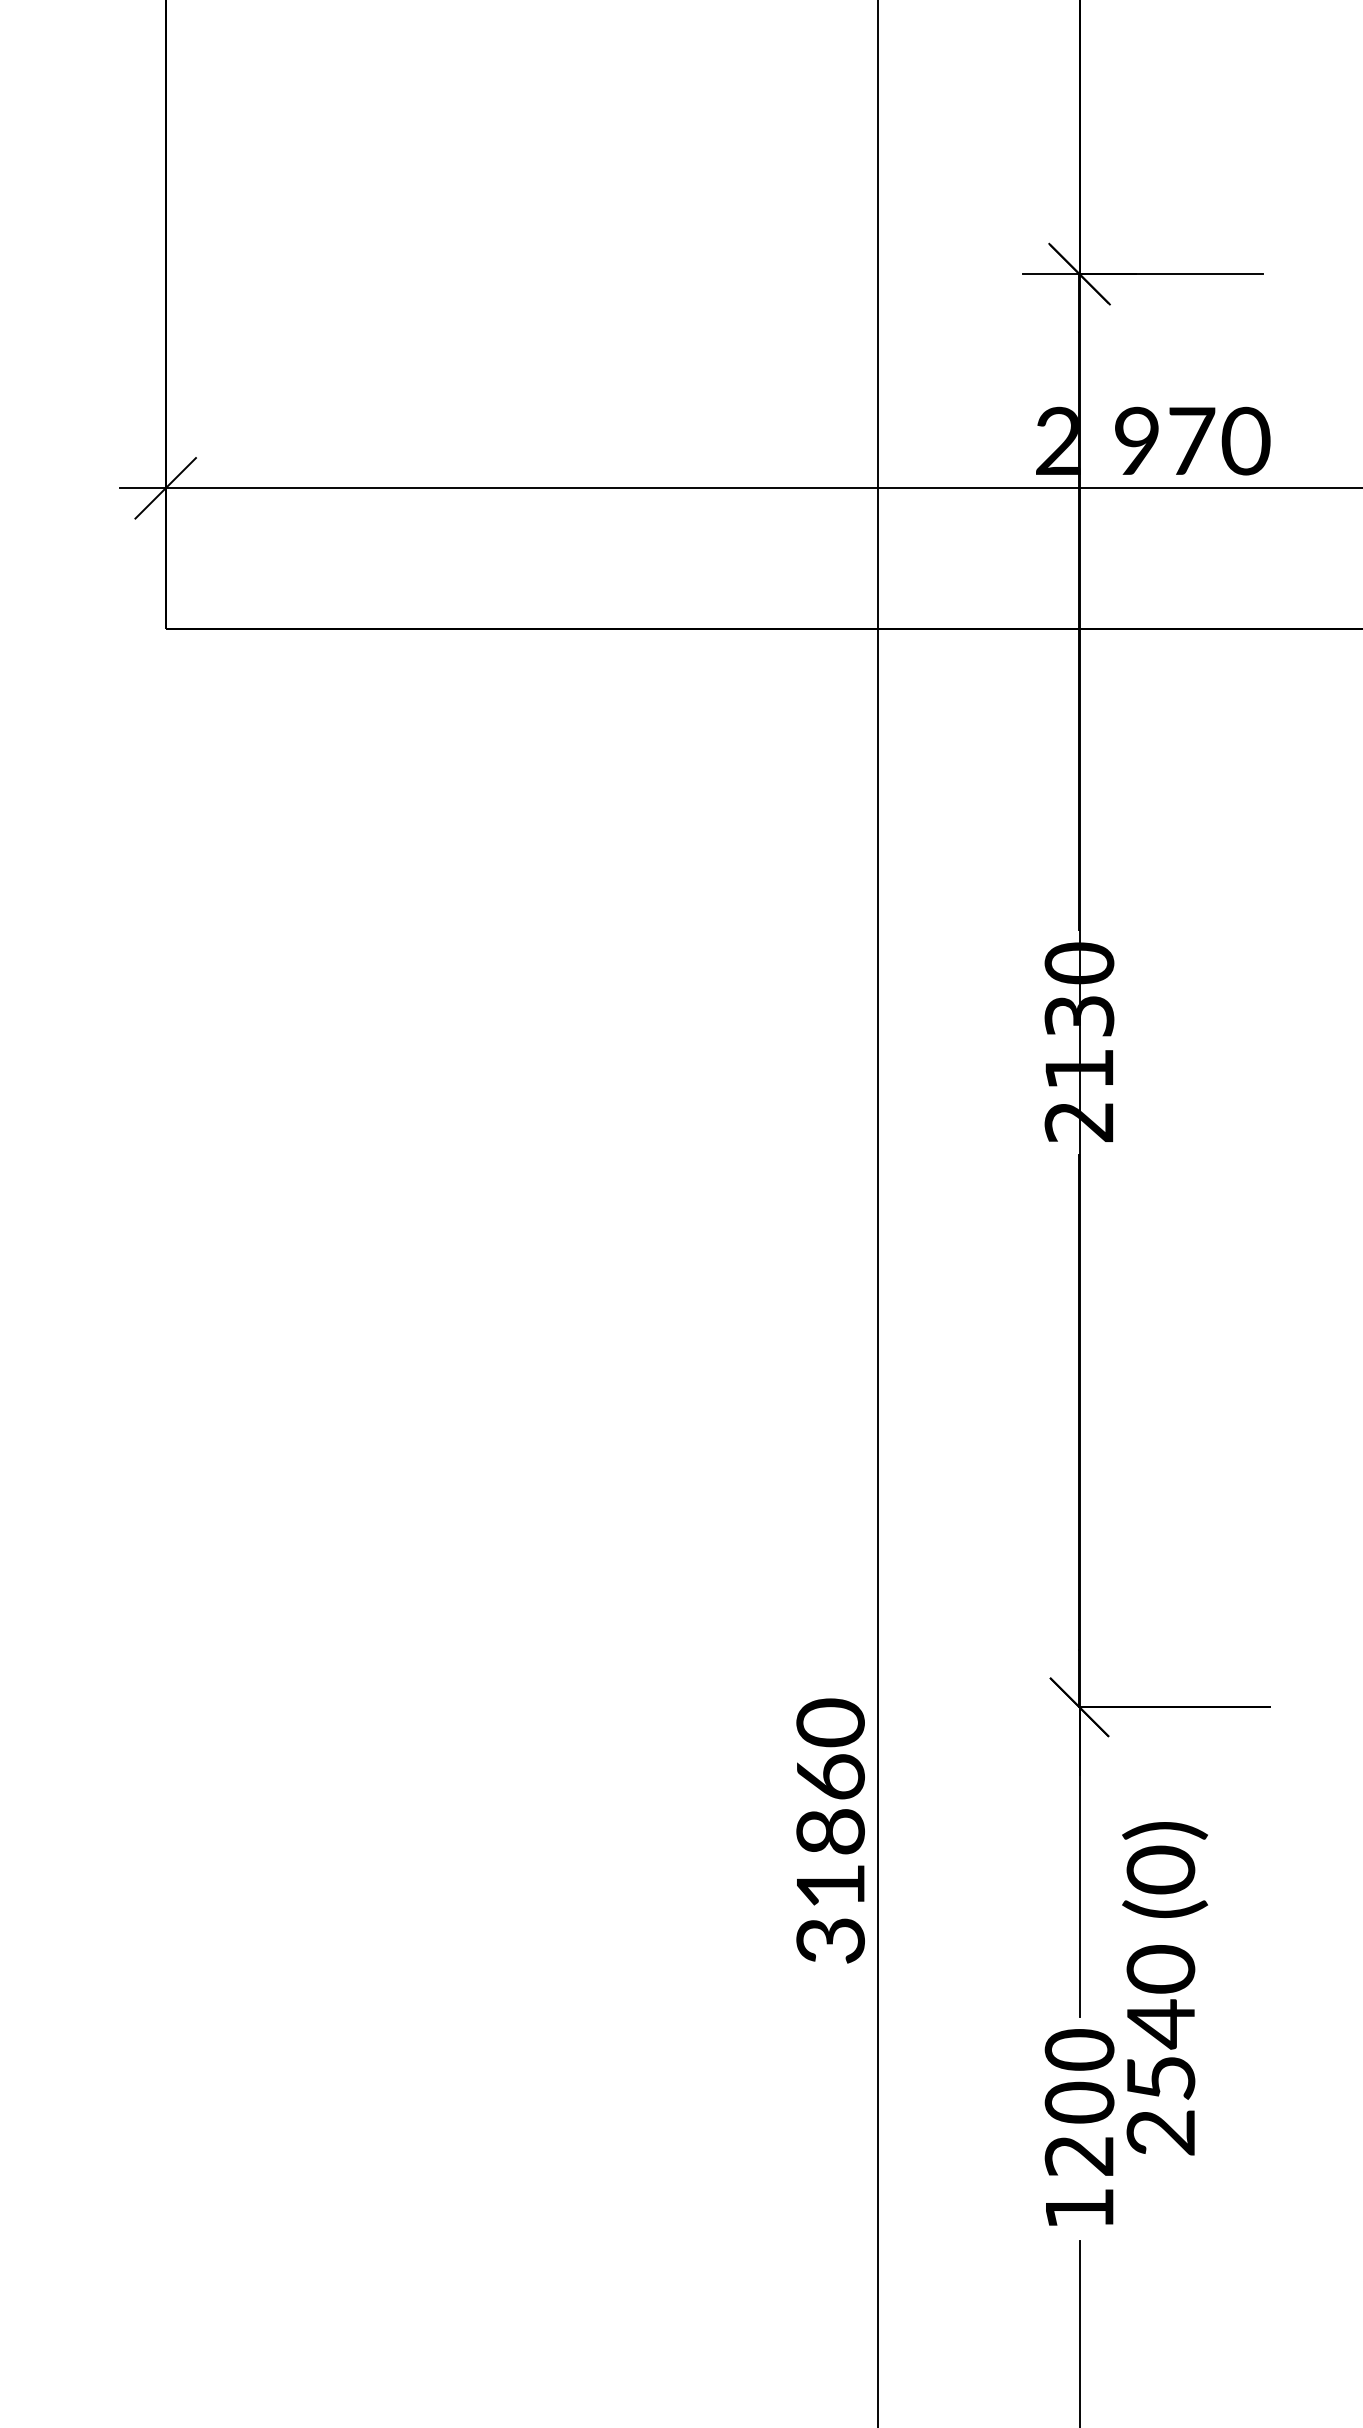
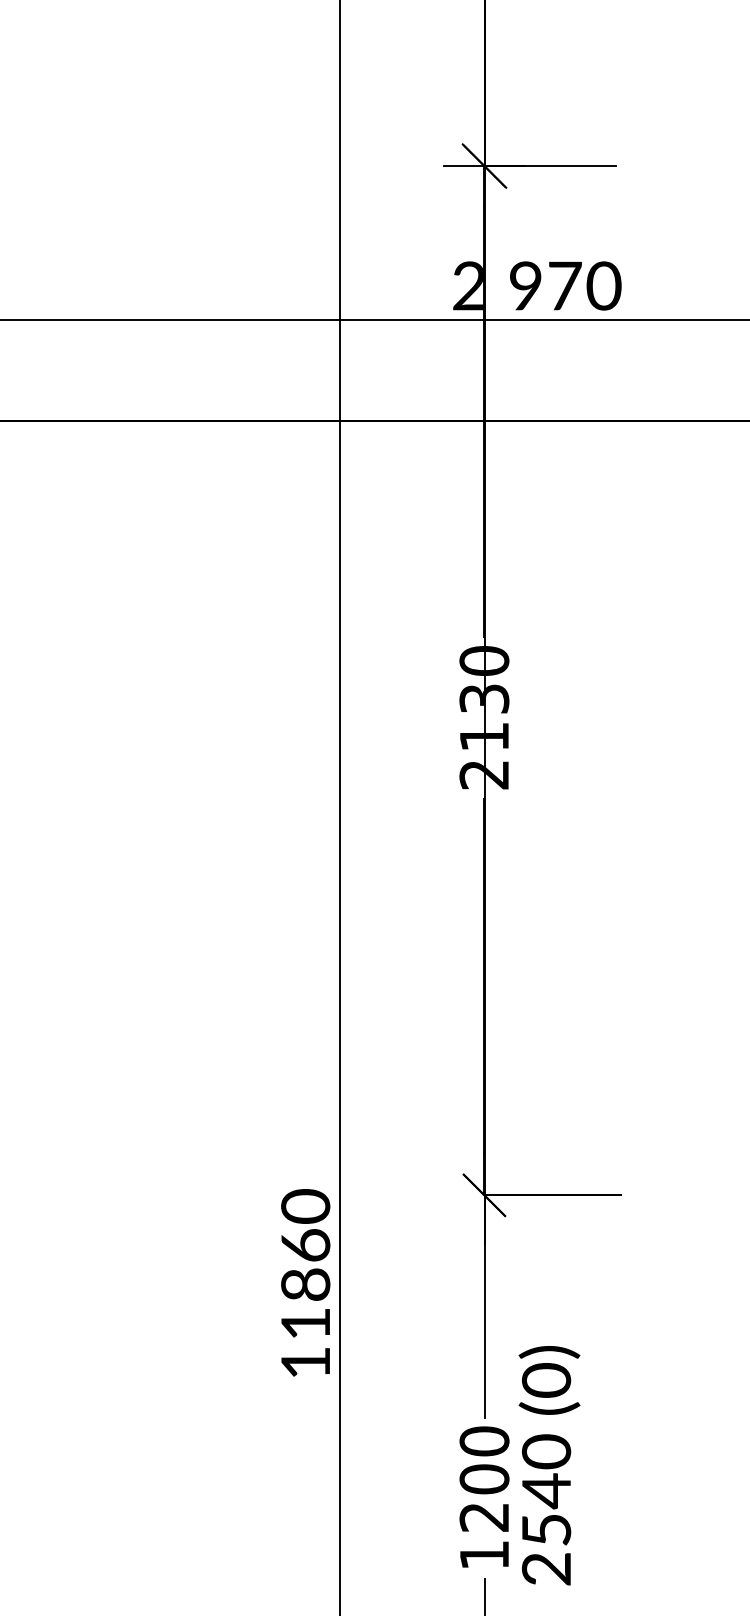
text: (830, 1940) -> (305, 1362), 31860 -> 11860
text: (1164, 1988) -> (549, 1465), moved

